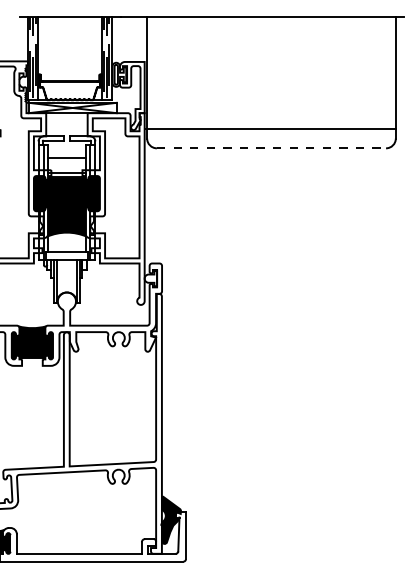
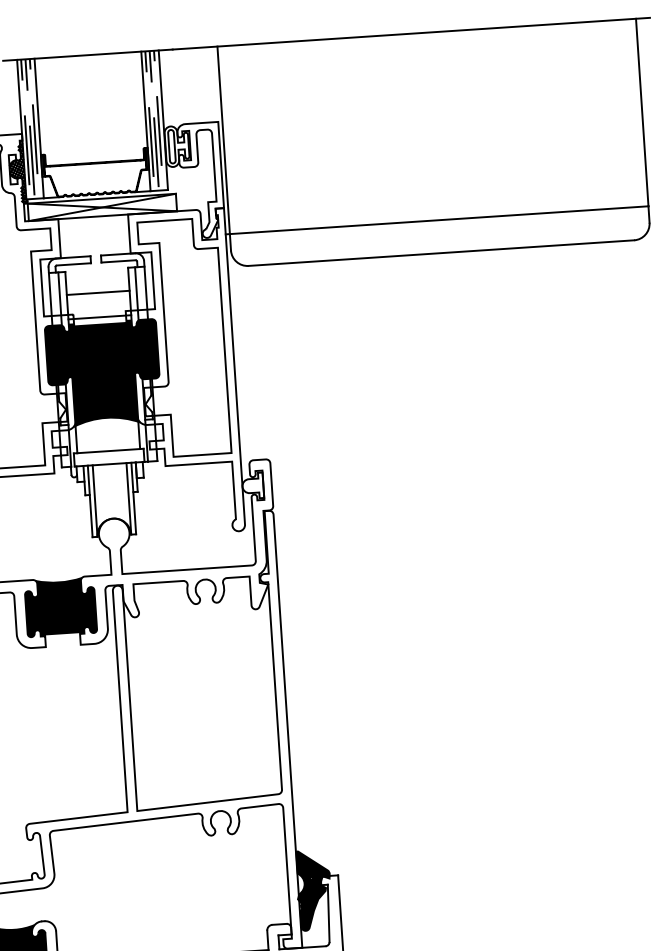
hatch: (23, 83) -> (16, 171), added
line: (271, 148) -> (441, 253), dashed -> solid

